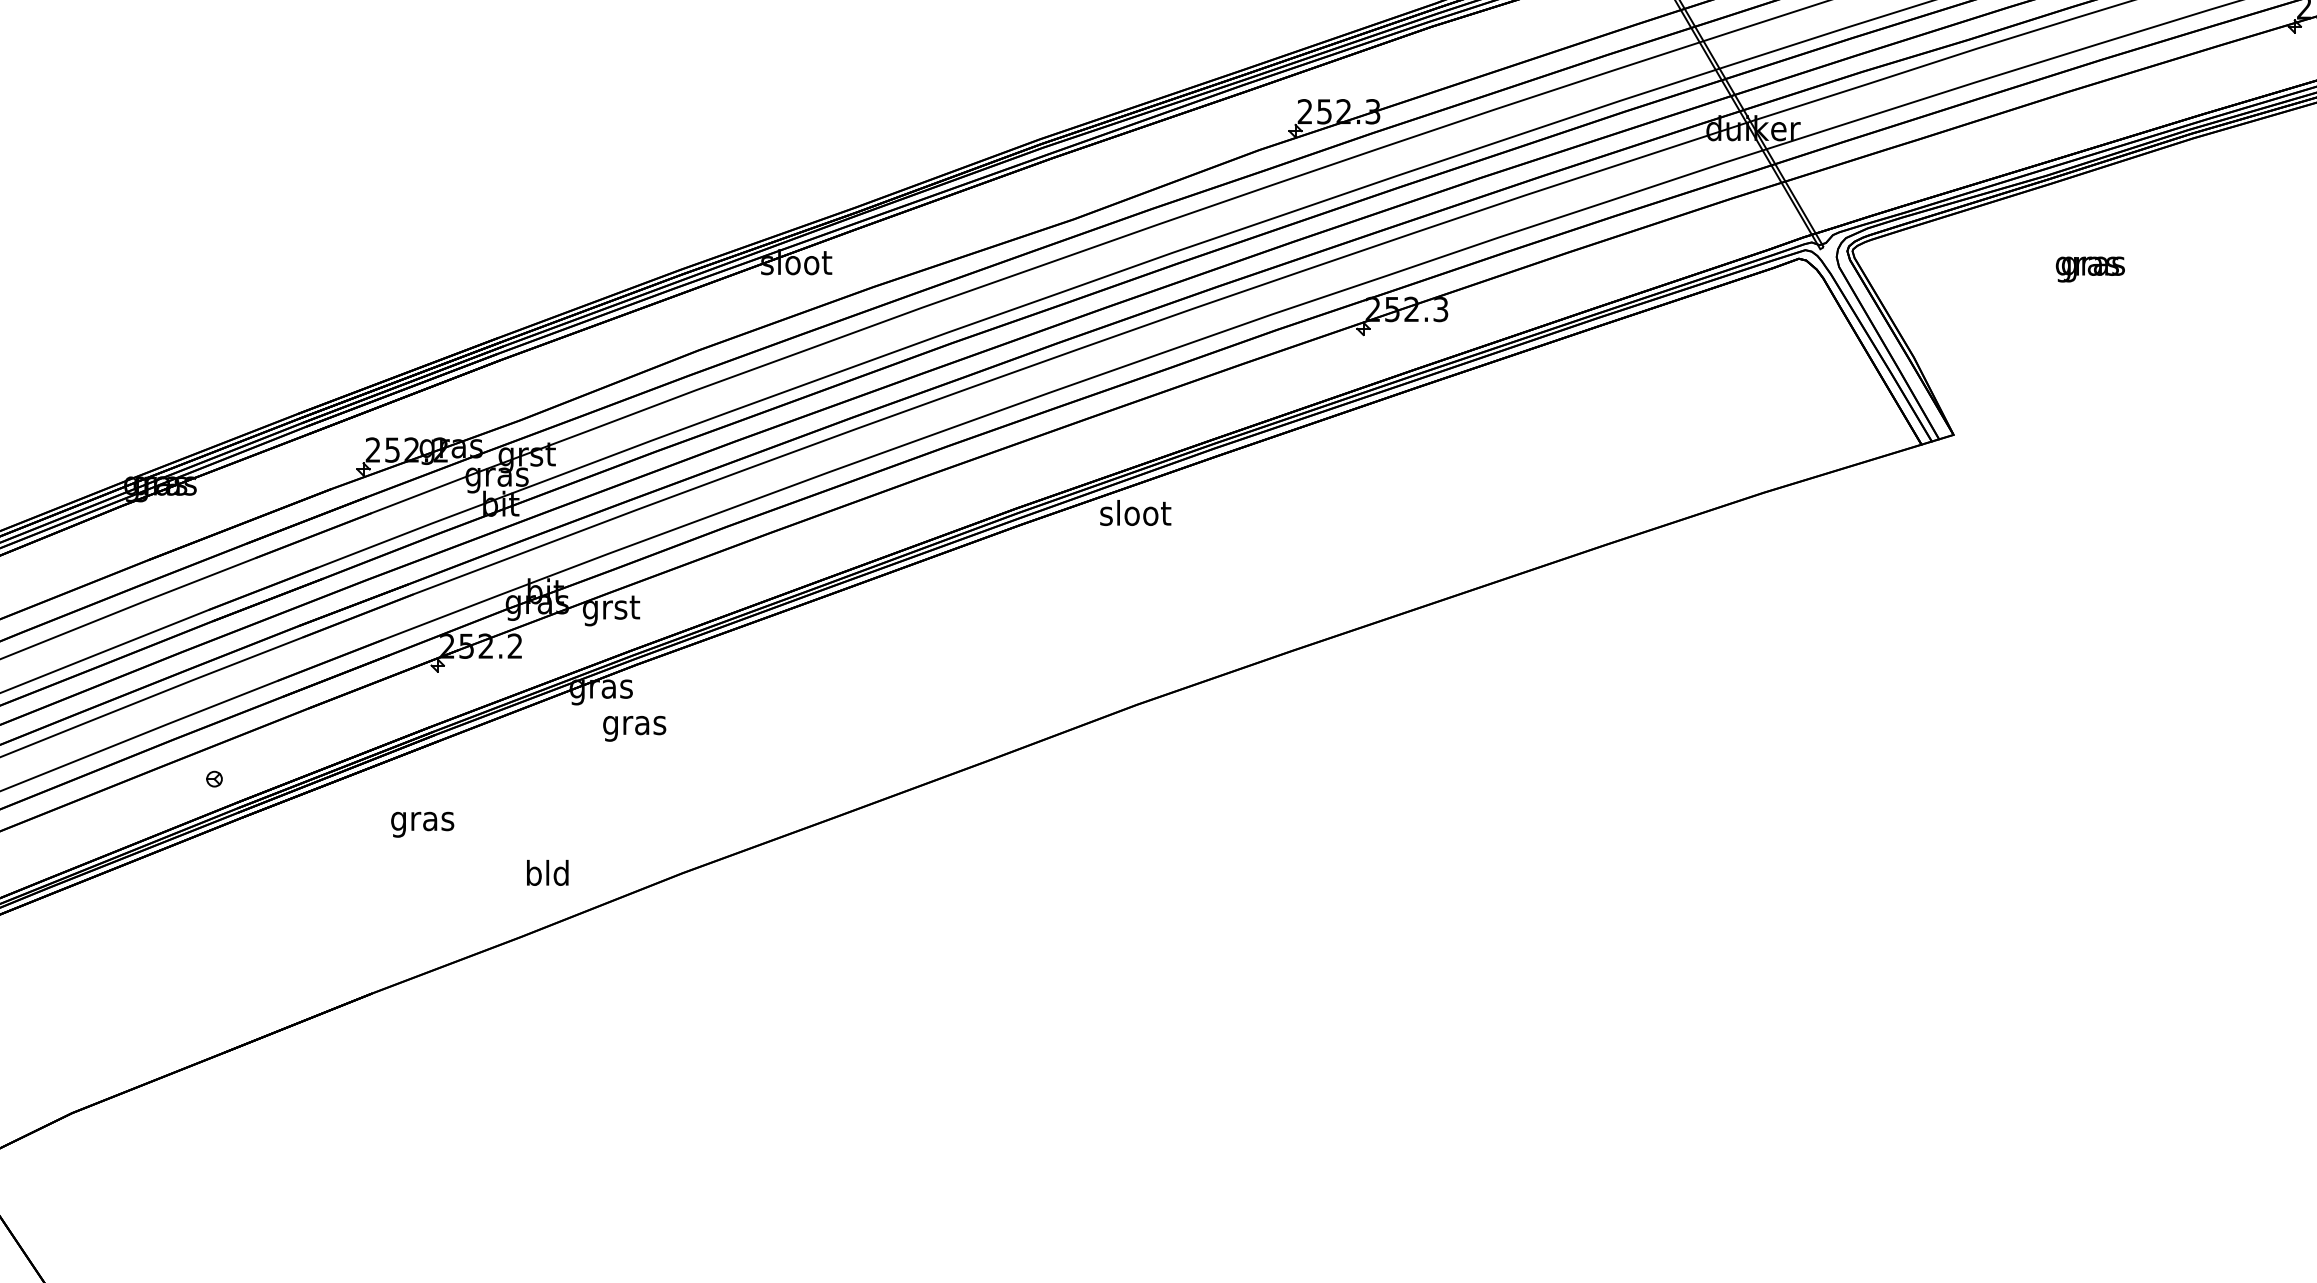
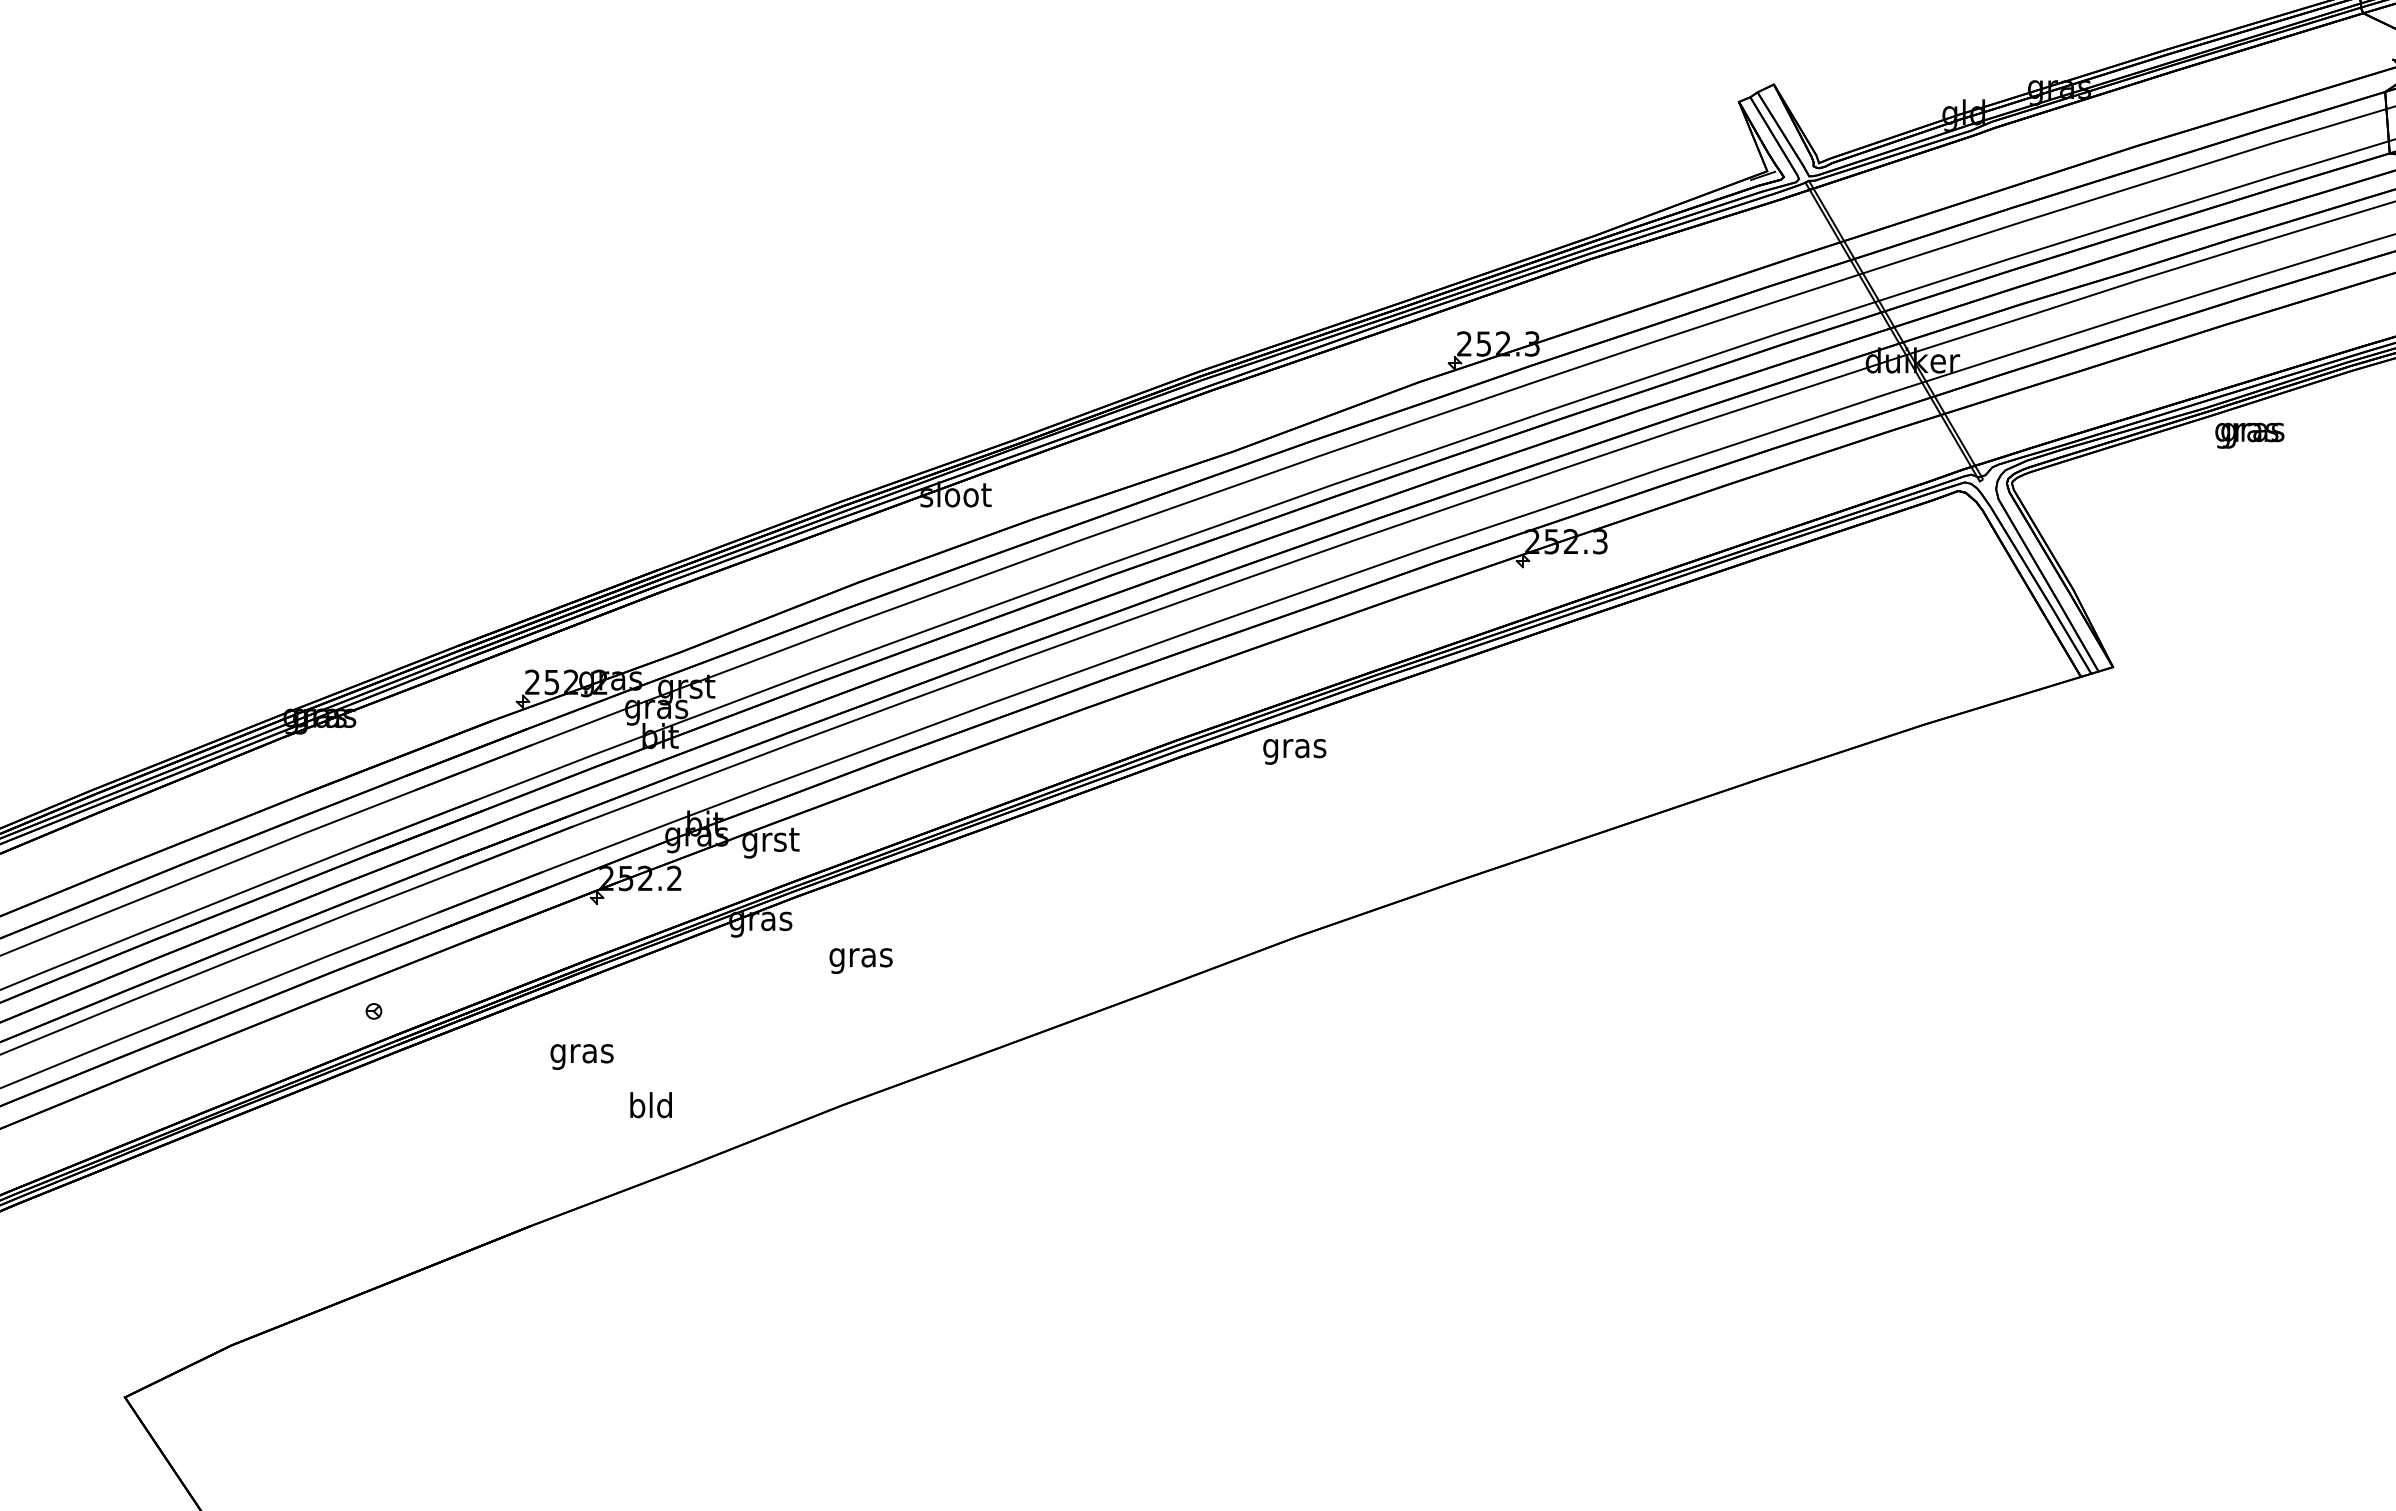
text: (2090, 269) -> (2249, 435), moved
text: (1135, 516) -> (1294, 748), sloot -> gras
text: (634, 728) -> (860, 960), moved
text: (547, 873) -> (650, 1105), moved

